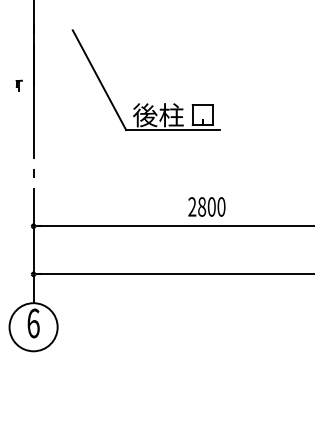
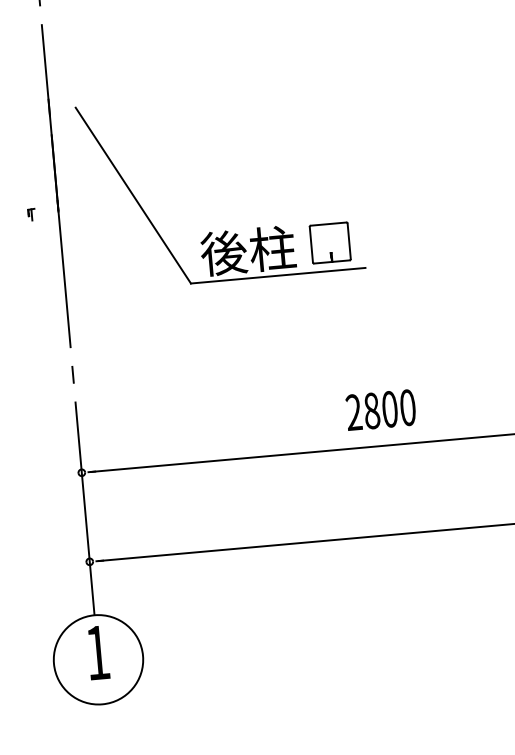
part: (18, 85) -> (30, 214), size x0.62
part: (146, 103) -> (224, 231), moved
text: (206, 206) -> (380, 409), moved
text: (33, 323) -> (97, 652), 6 -> 1

